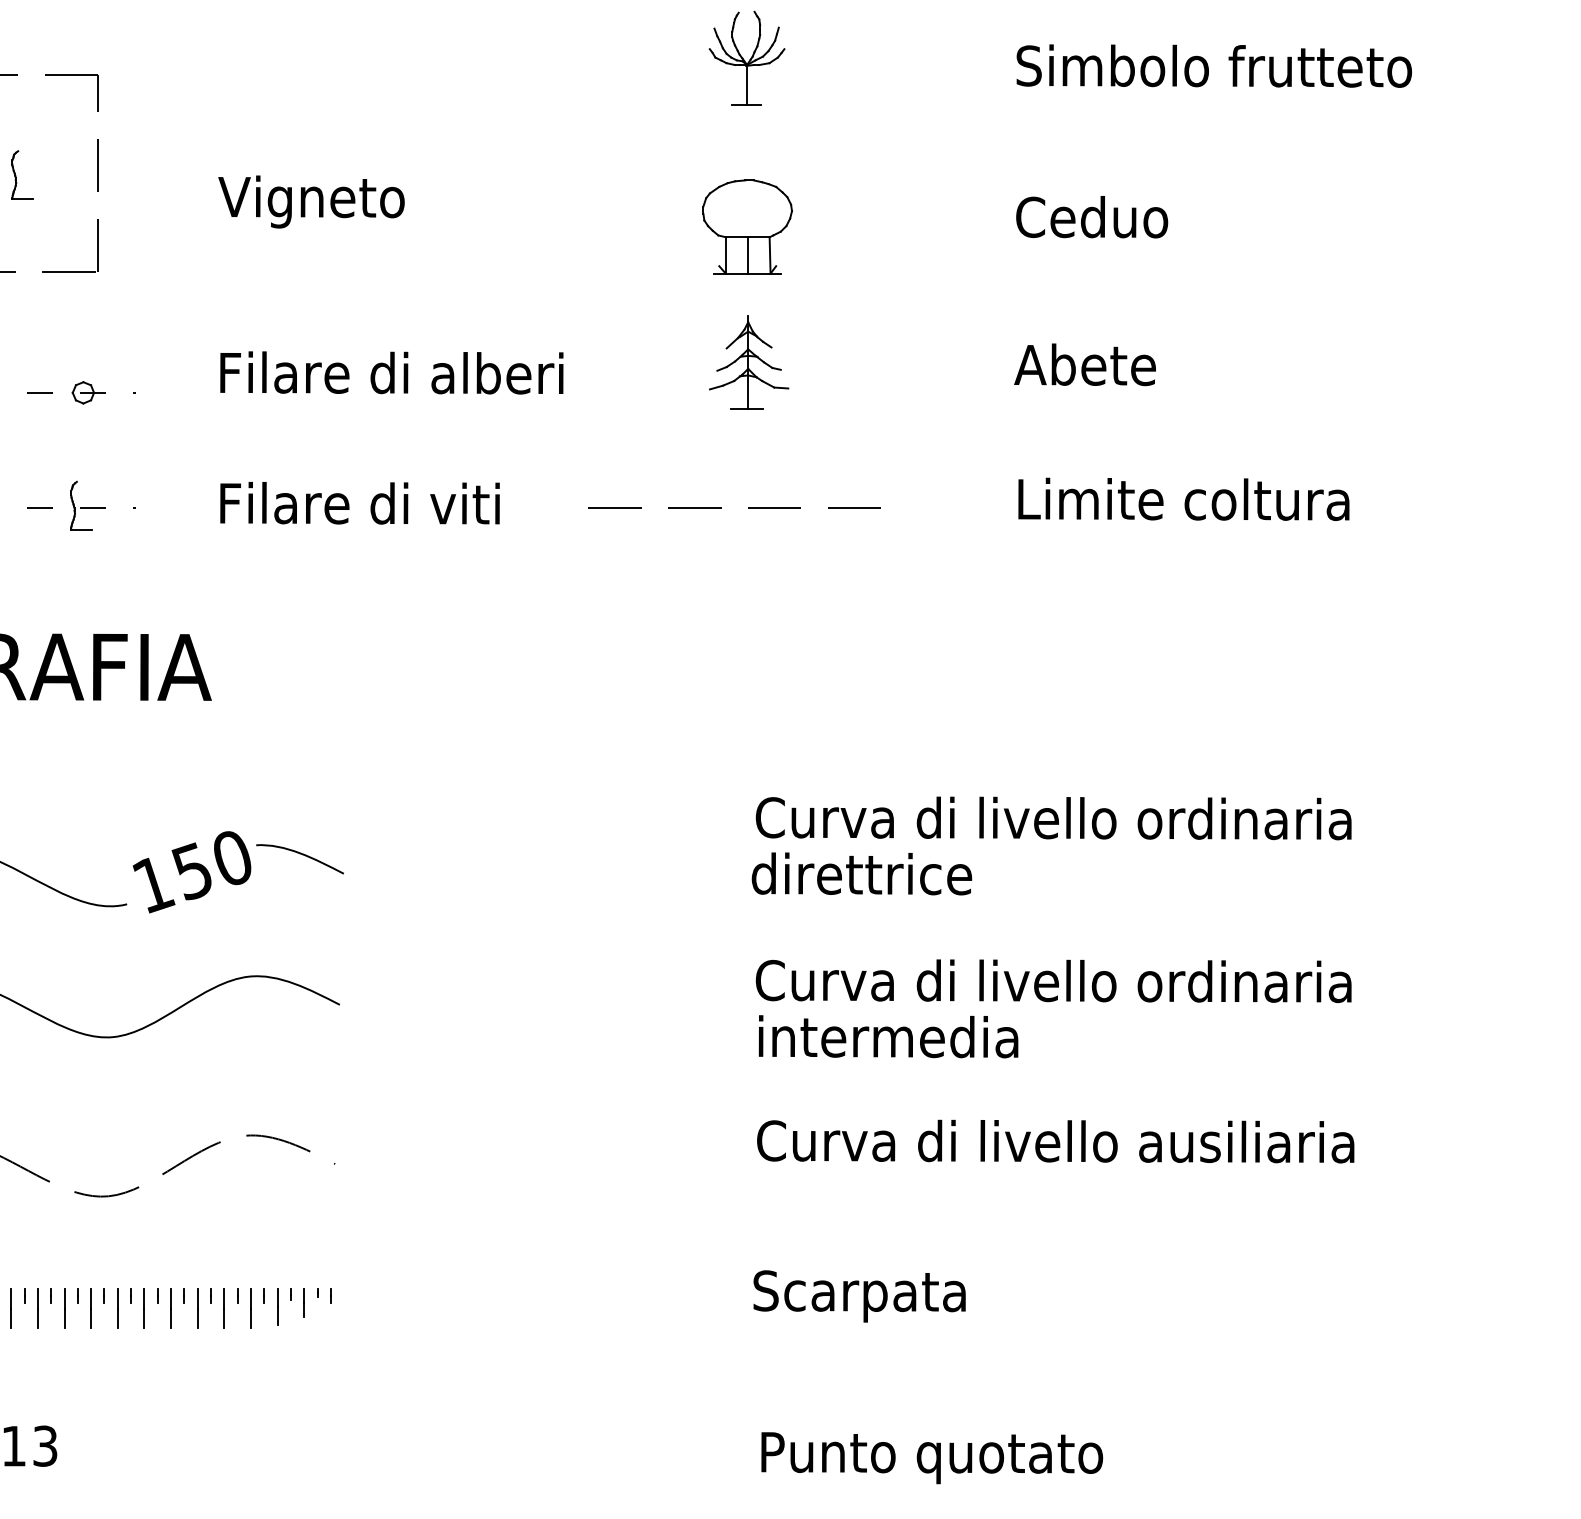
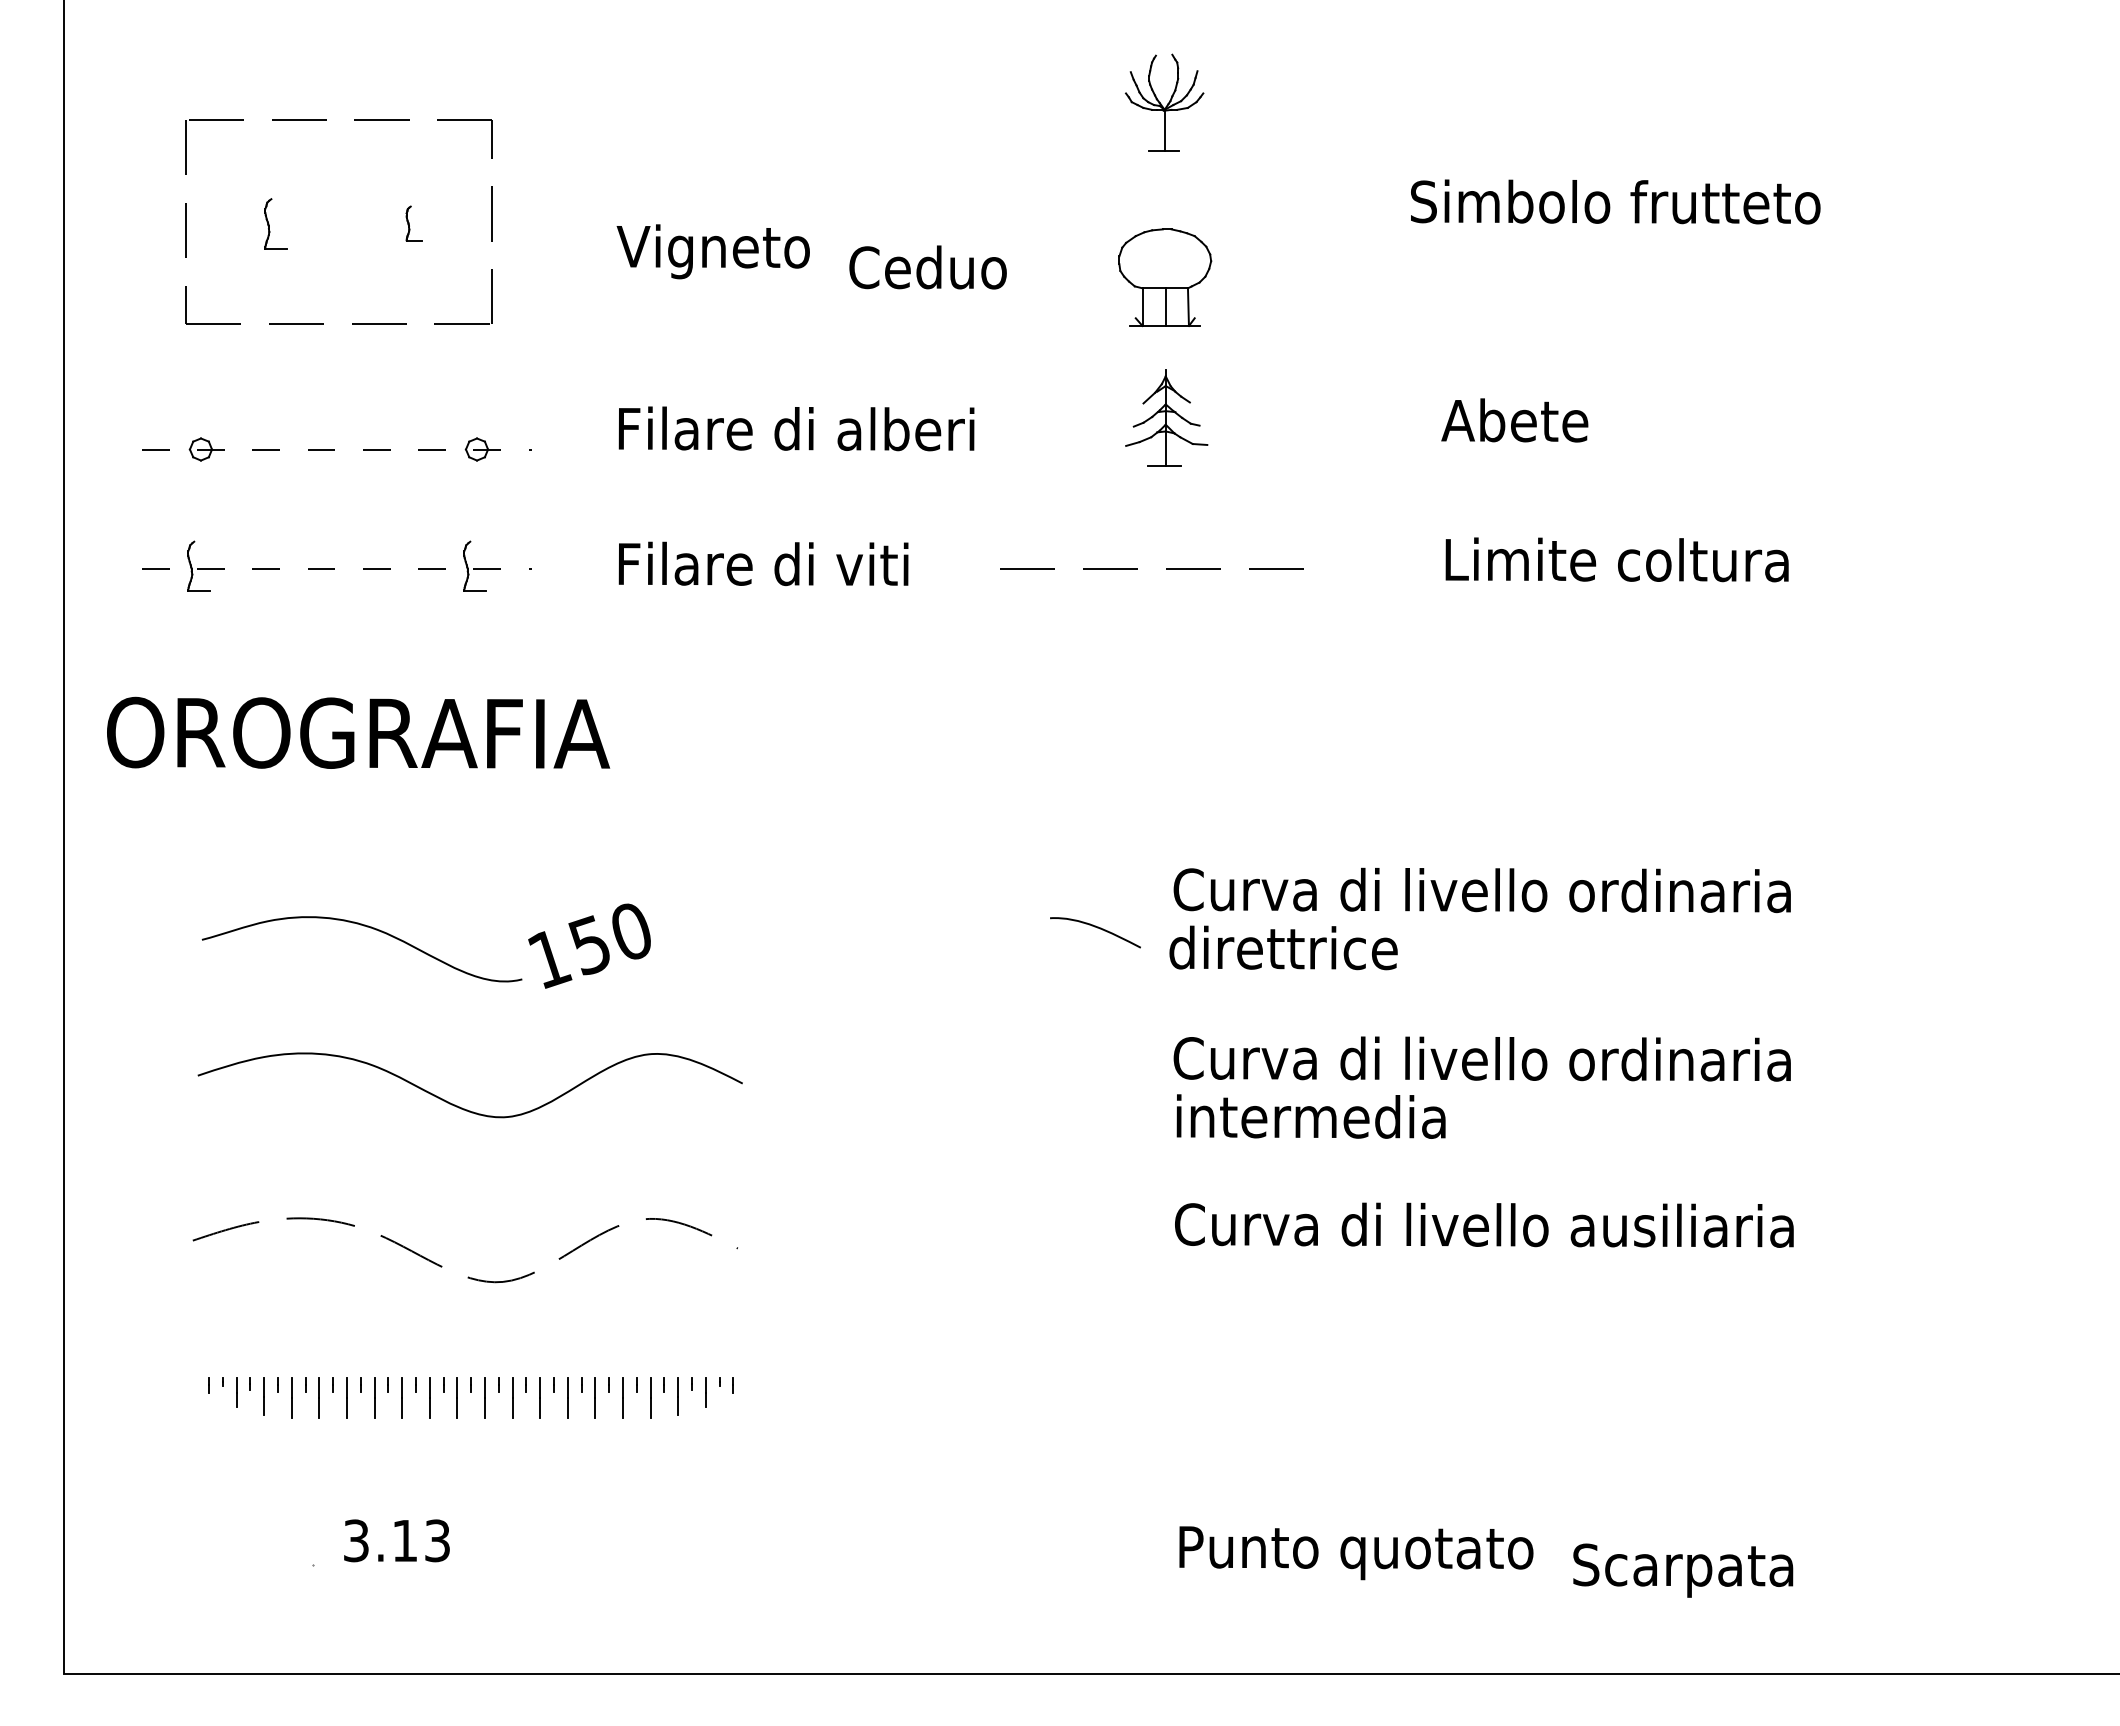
text: (1214, 65) -> (1615, 201), moved
part: (22, 174) -> (413, 223), size x0.7
text: (1091, 217) -> (927, 267), moved
curve: (302, 855) -> (1097, 928), moved
text: (859, 1296) -> (1683, 1570), moved

